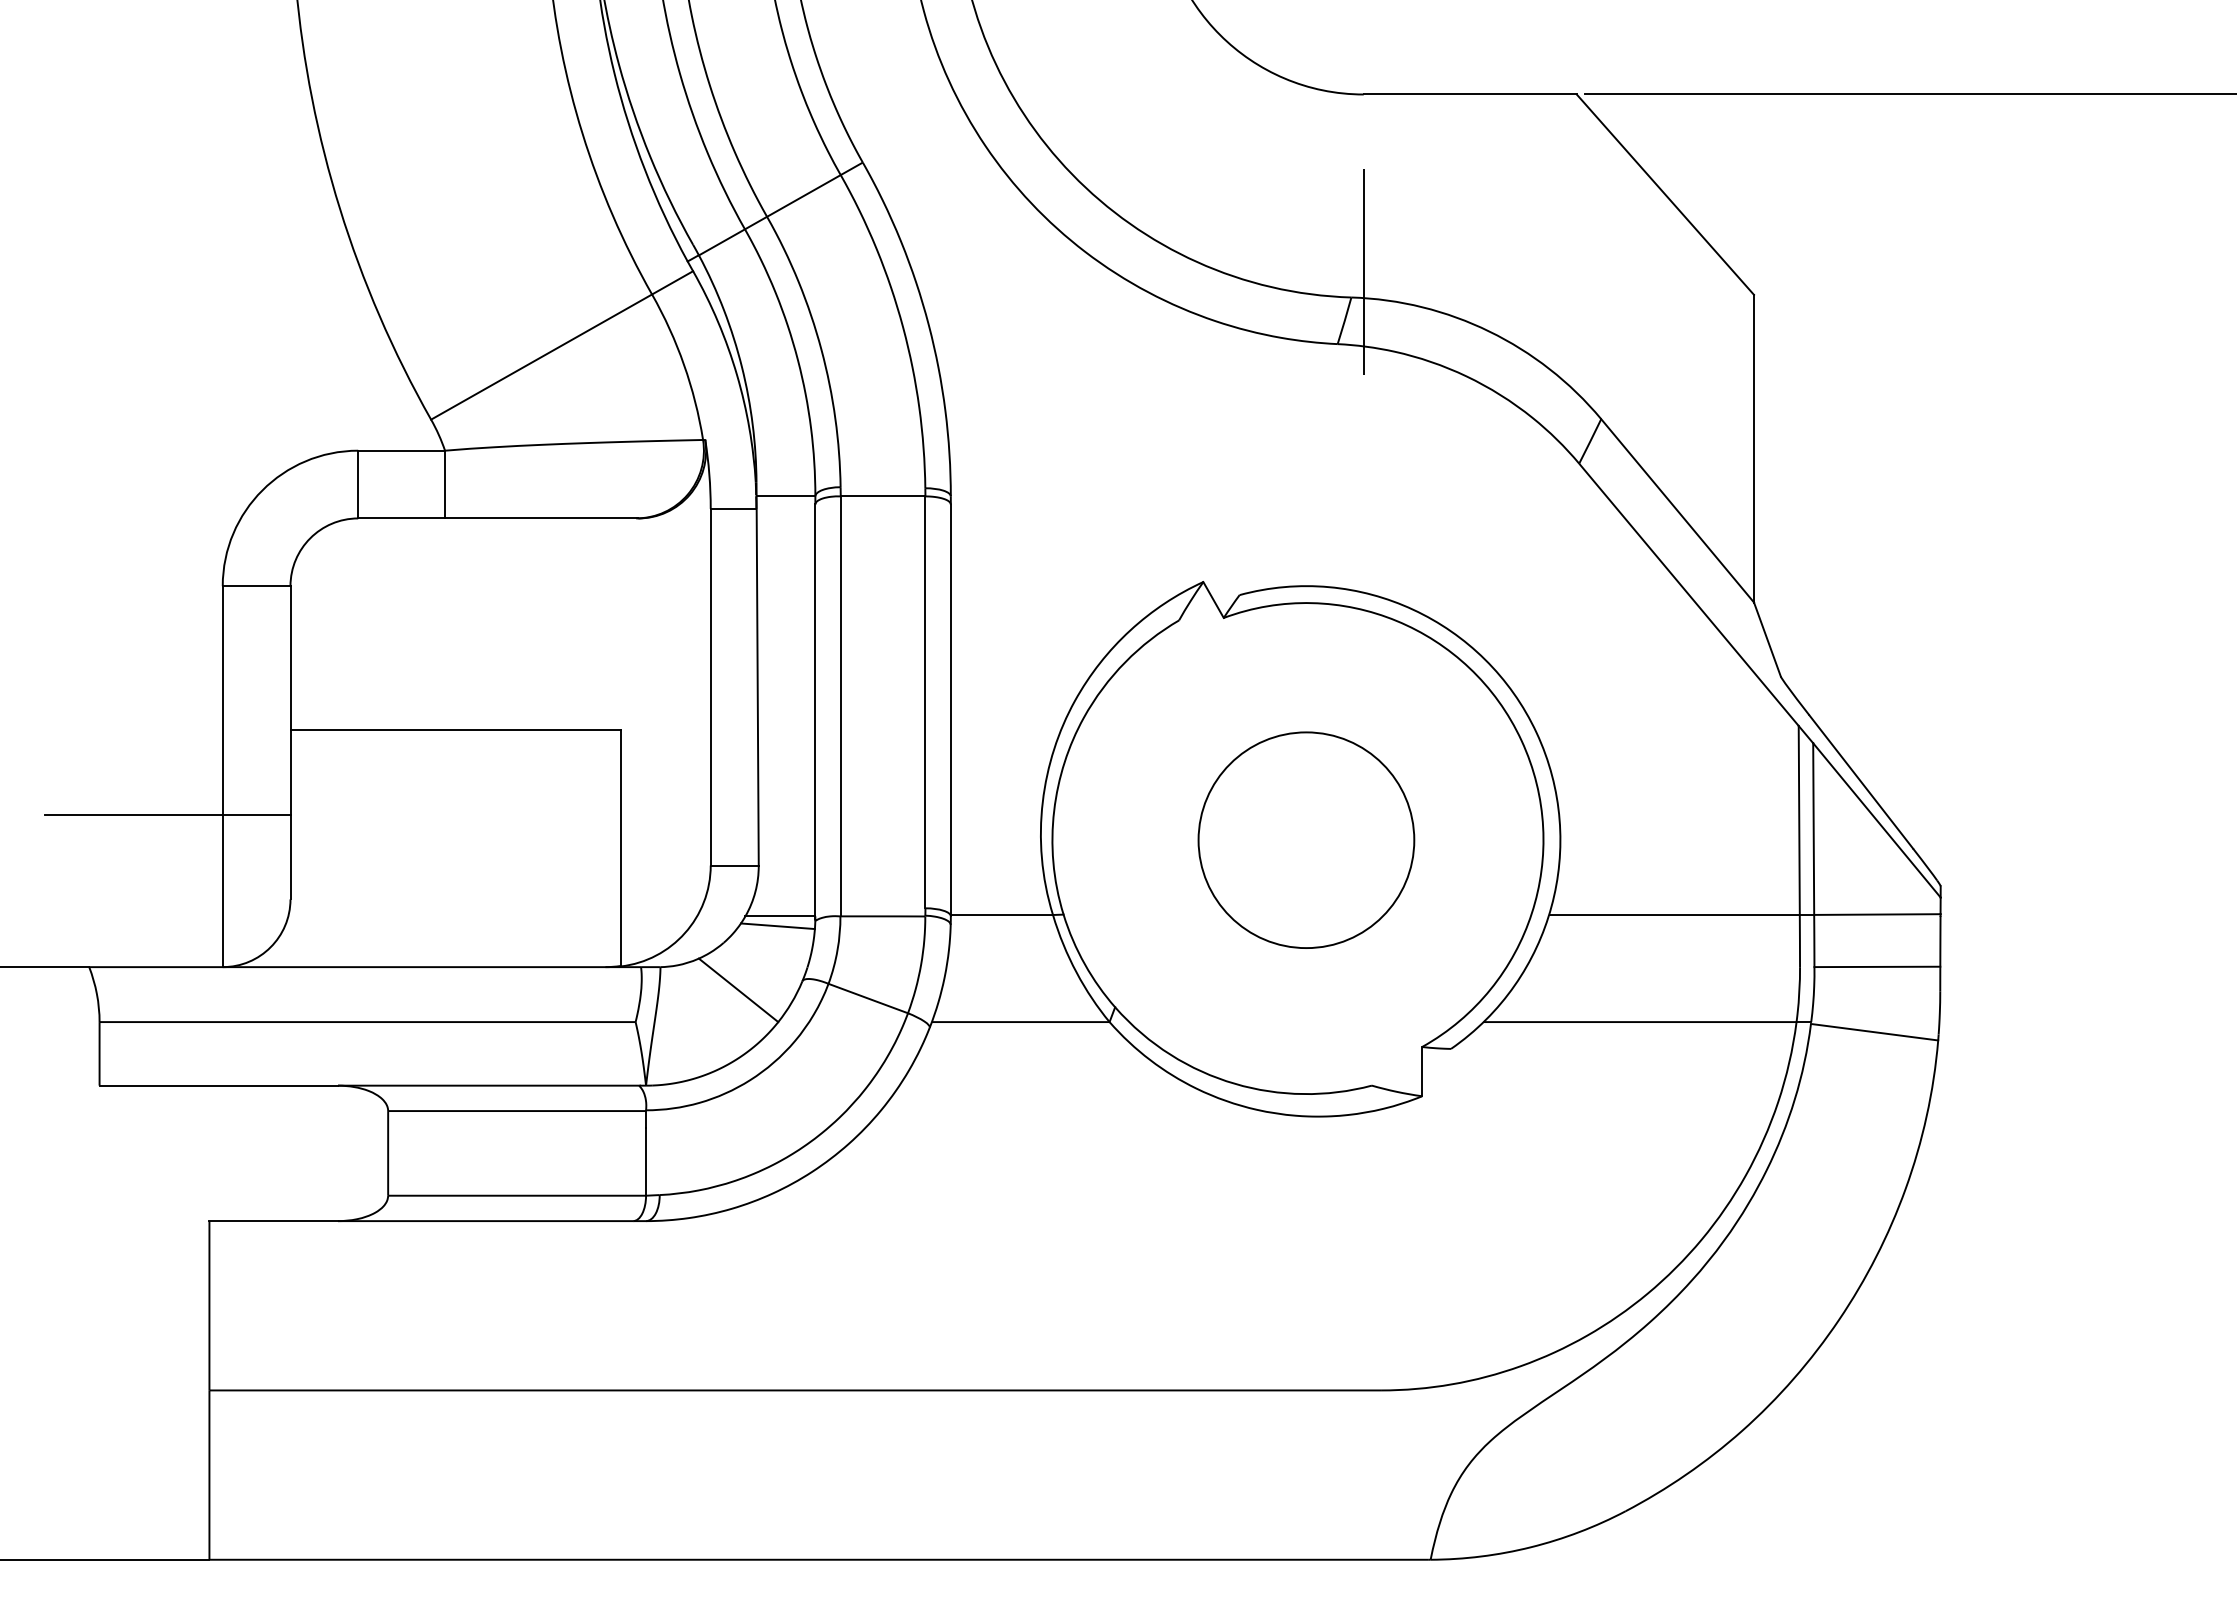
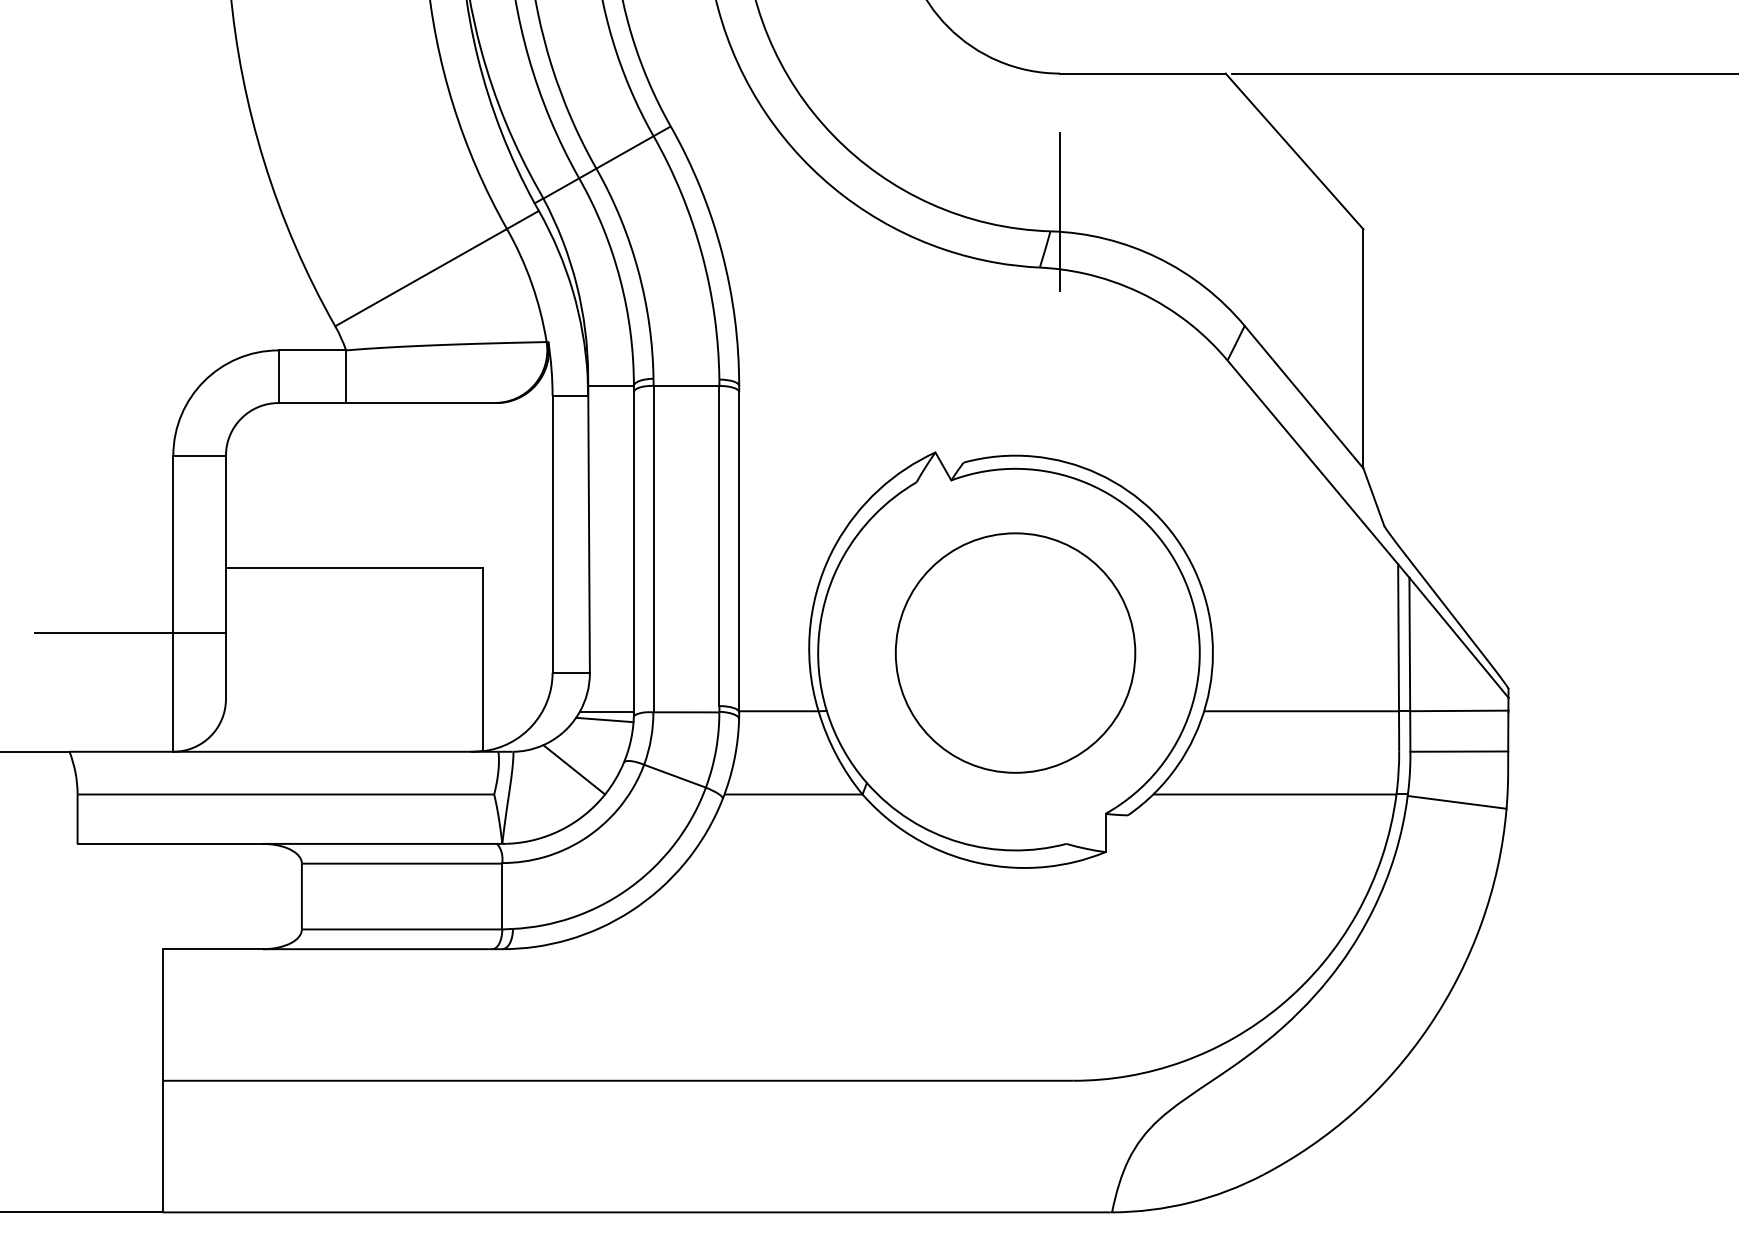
circle: (1306, 840) -> (1015, 653), size x1.43

